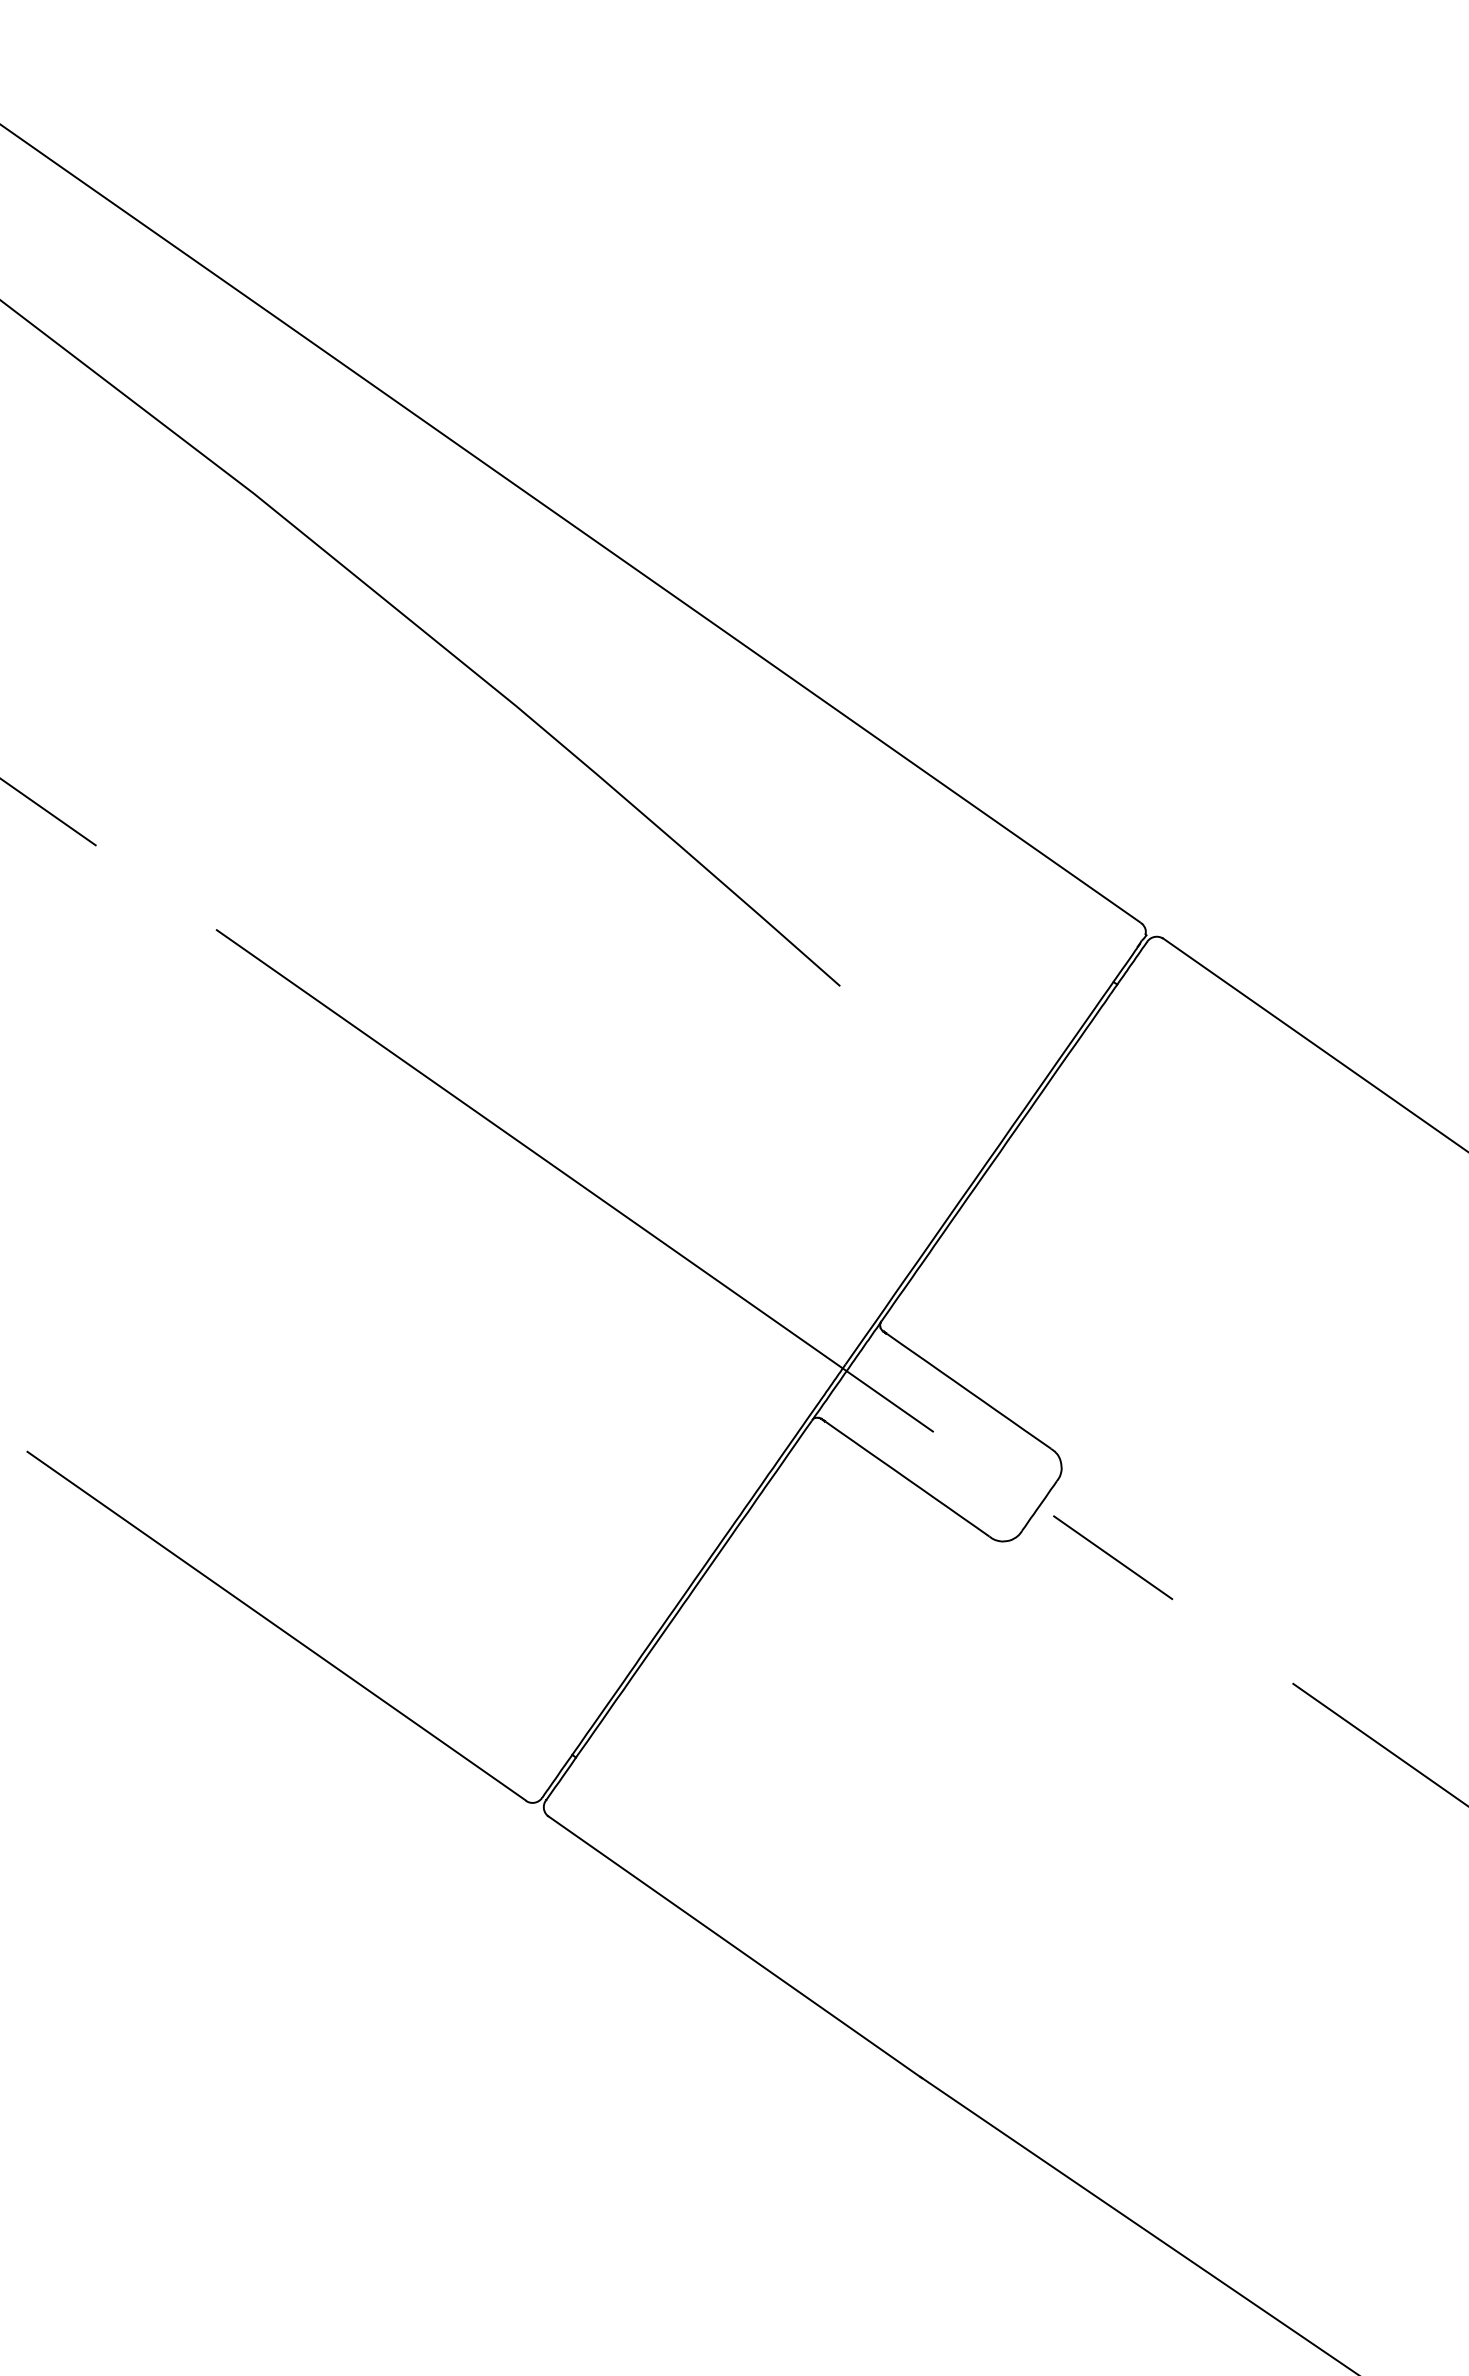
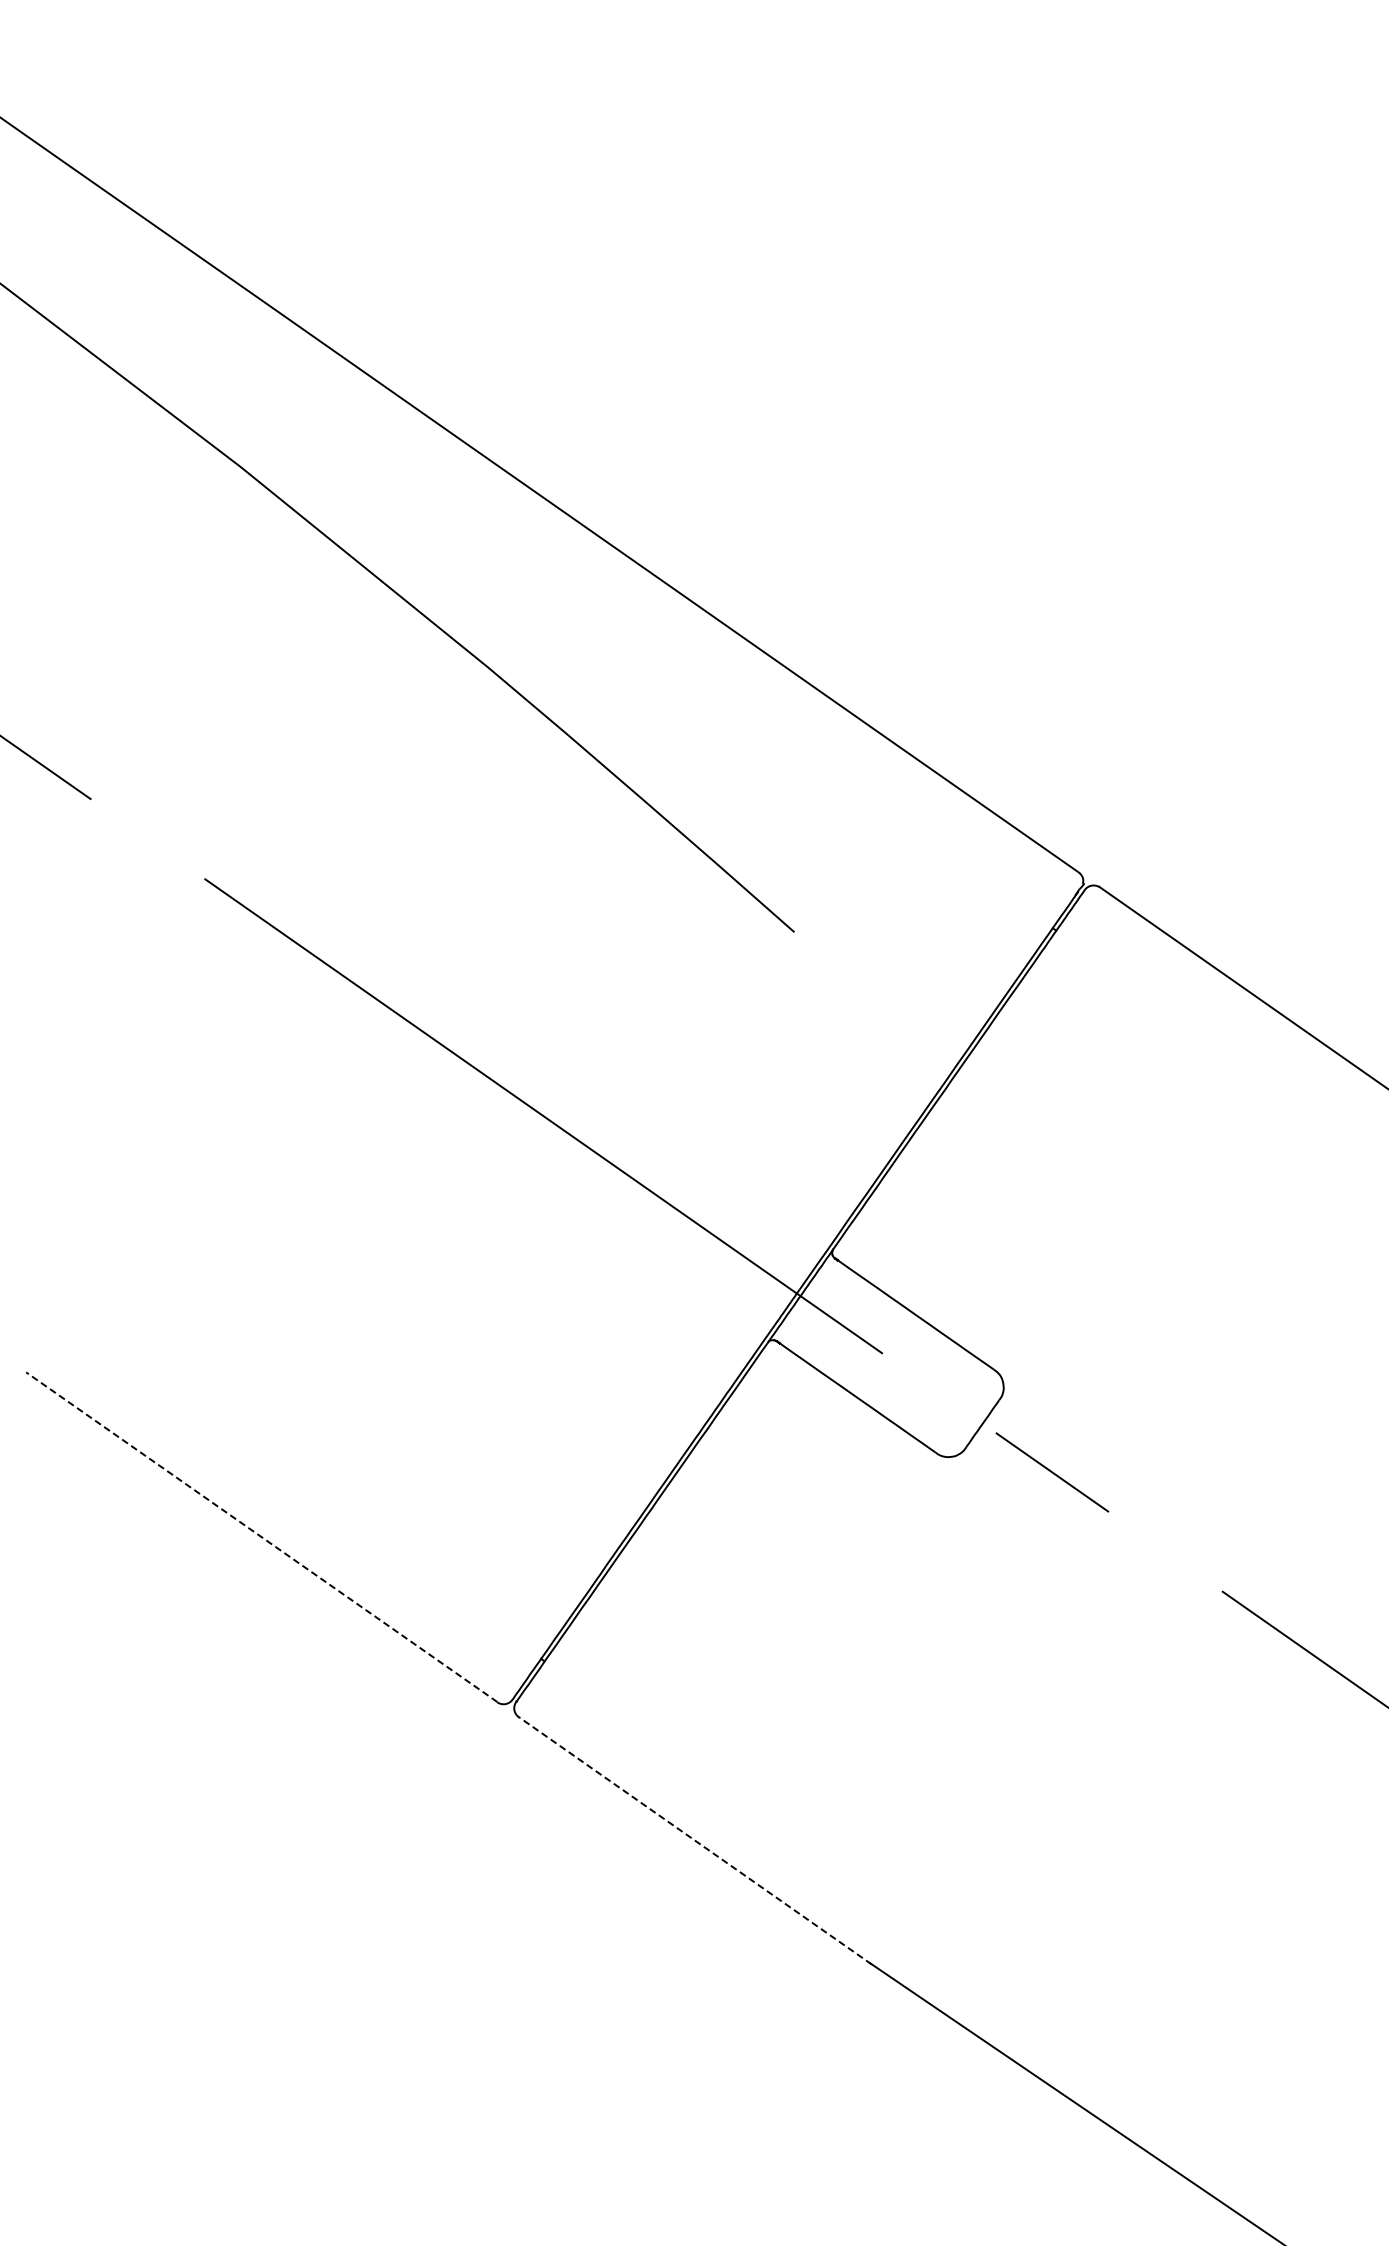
line: (276, 1626) -> (261, 1537), solid -> dashed
line: (734, 1947) -> (694, 1840), solid -> dashed

